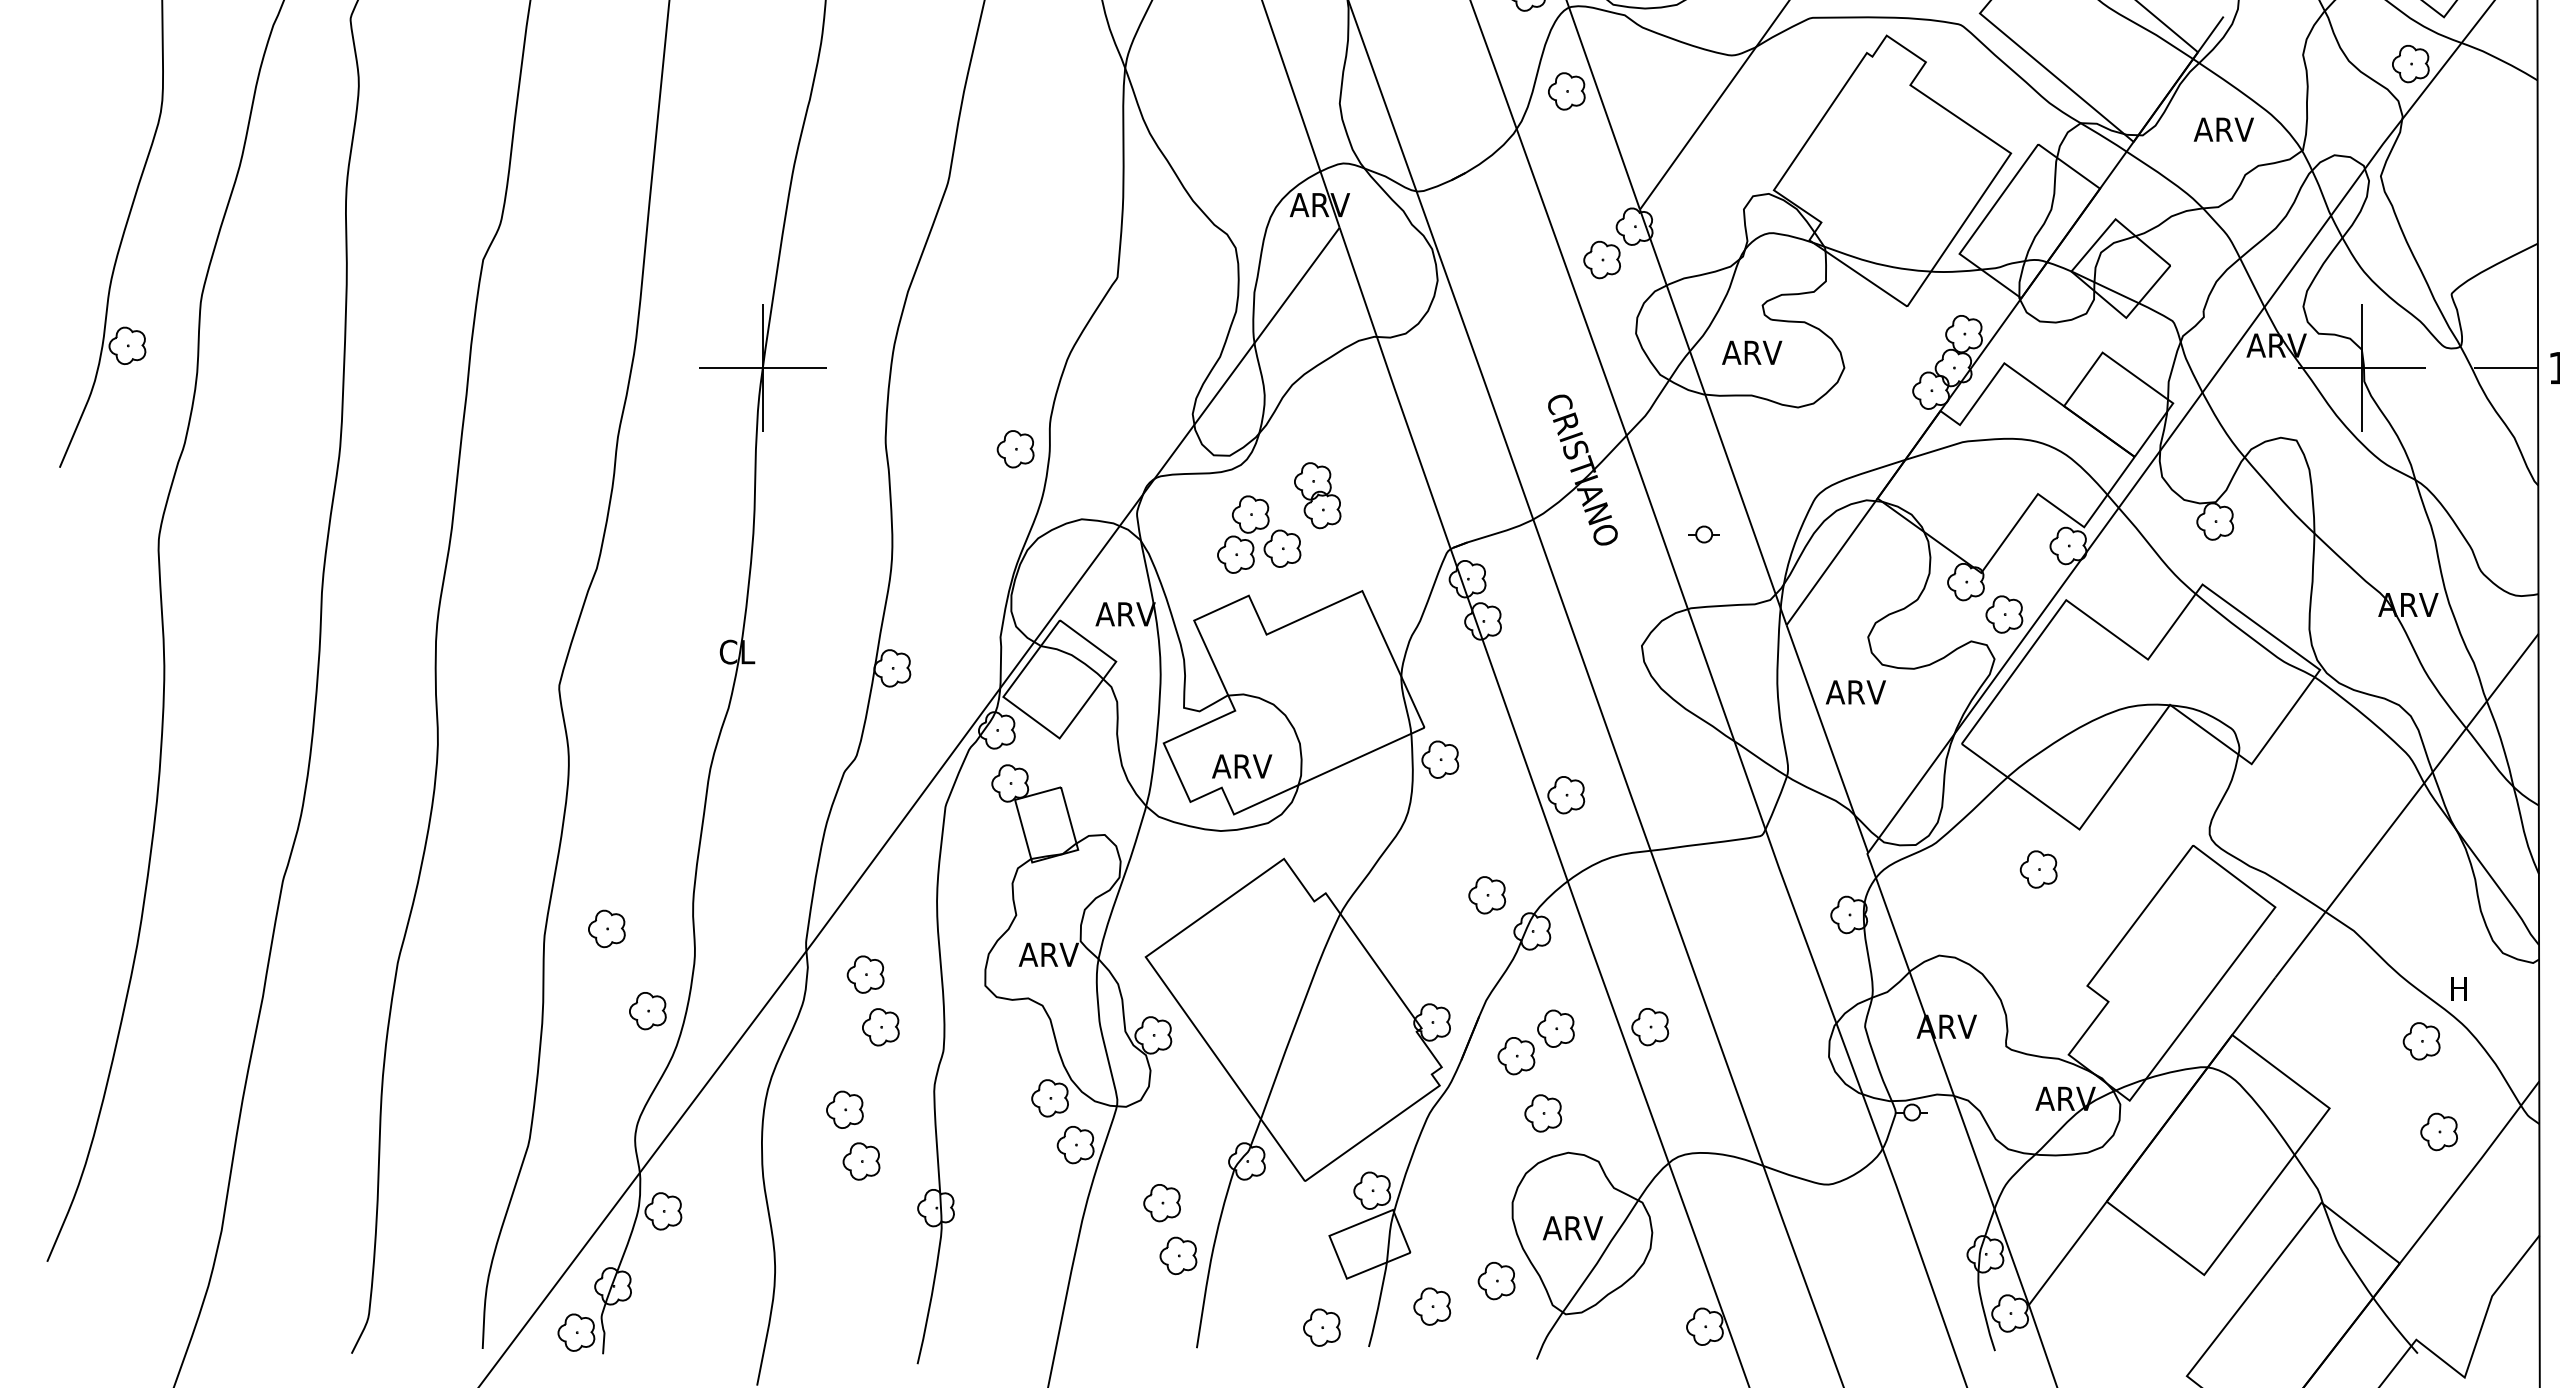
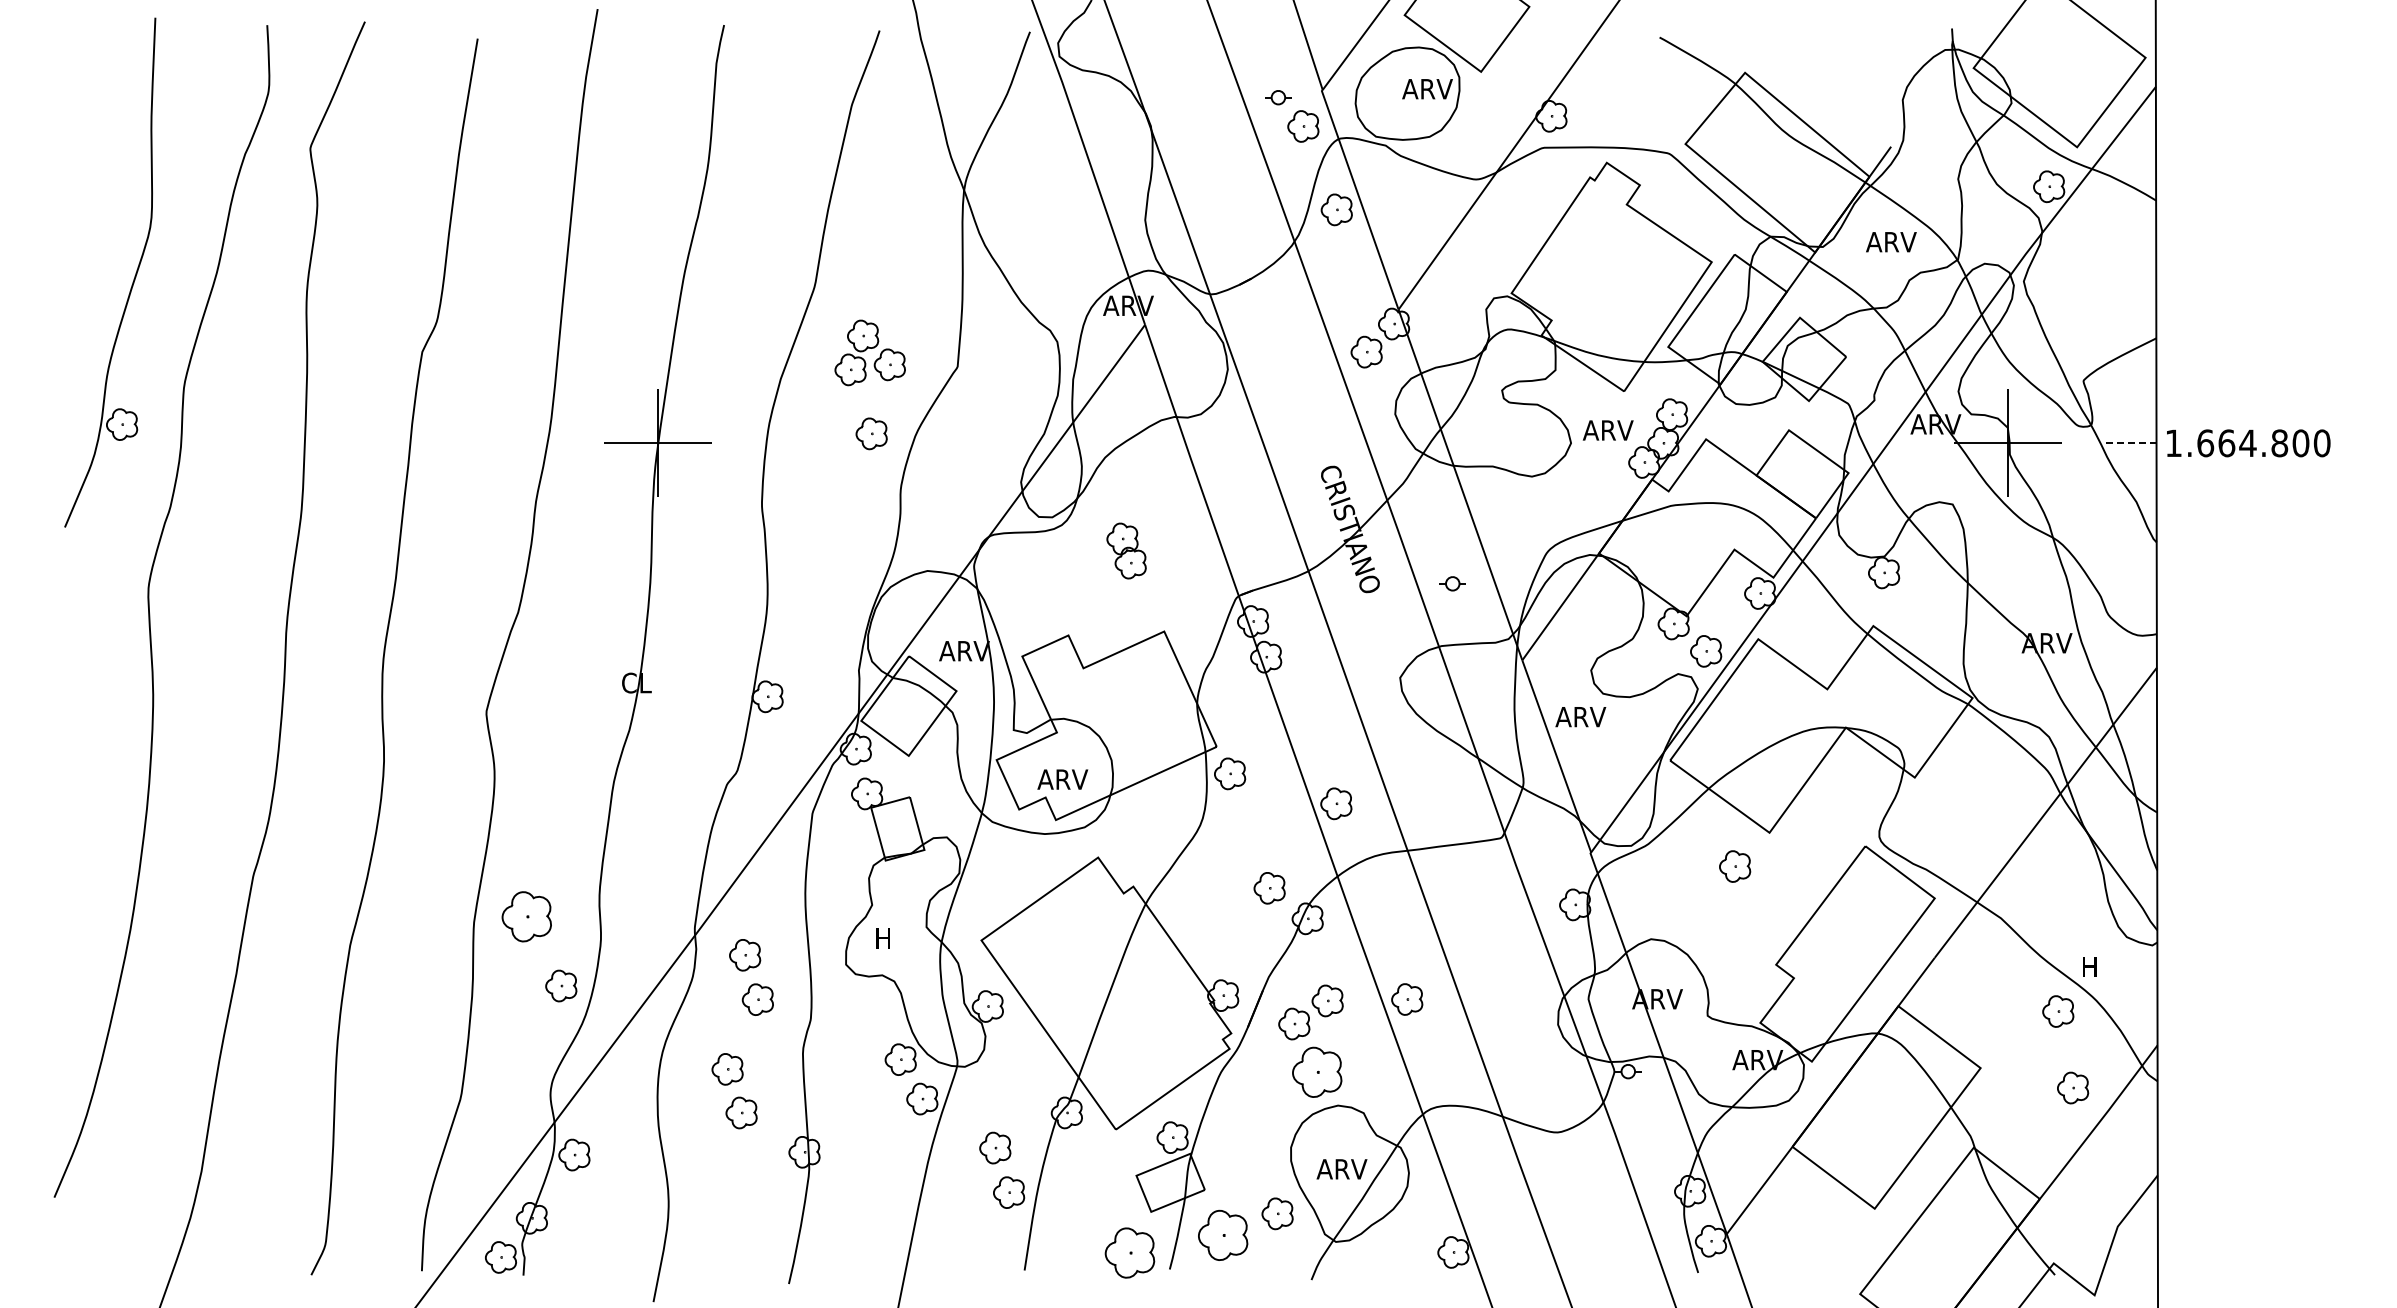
text: (1751, 352) -> (1607, 430), moved
line: (2506, 368) -> (2129, 443), solid -> dashed
part: (1015, 448) -> (871, 433), moved
part: (1258, 534) -> (869, 352), moved
part: (606, 928) -> (526, 916), size x1.6
text: (1048, 954) -> (899, 938), ARV -> H
part: (1542, 1113) -> (1316, 1072), size x1.6
part: (1432, 1306) -> (1223, 1235), size x1.6
part: (1322, 1328) -> (1130, 1253), size x1.6

